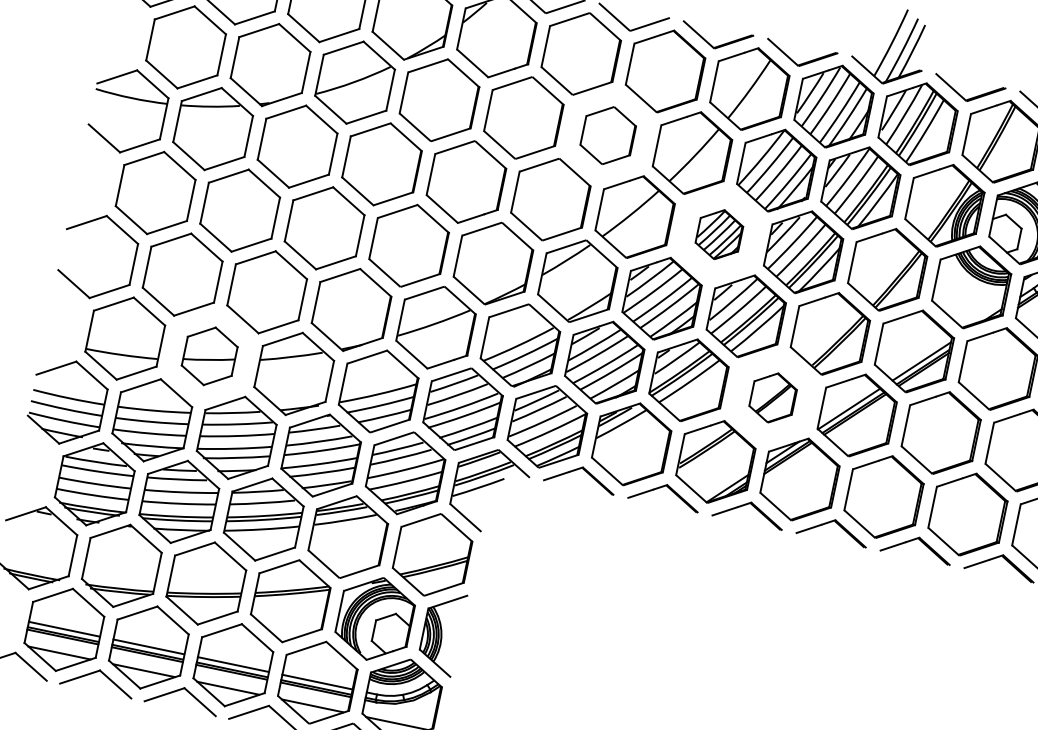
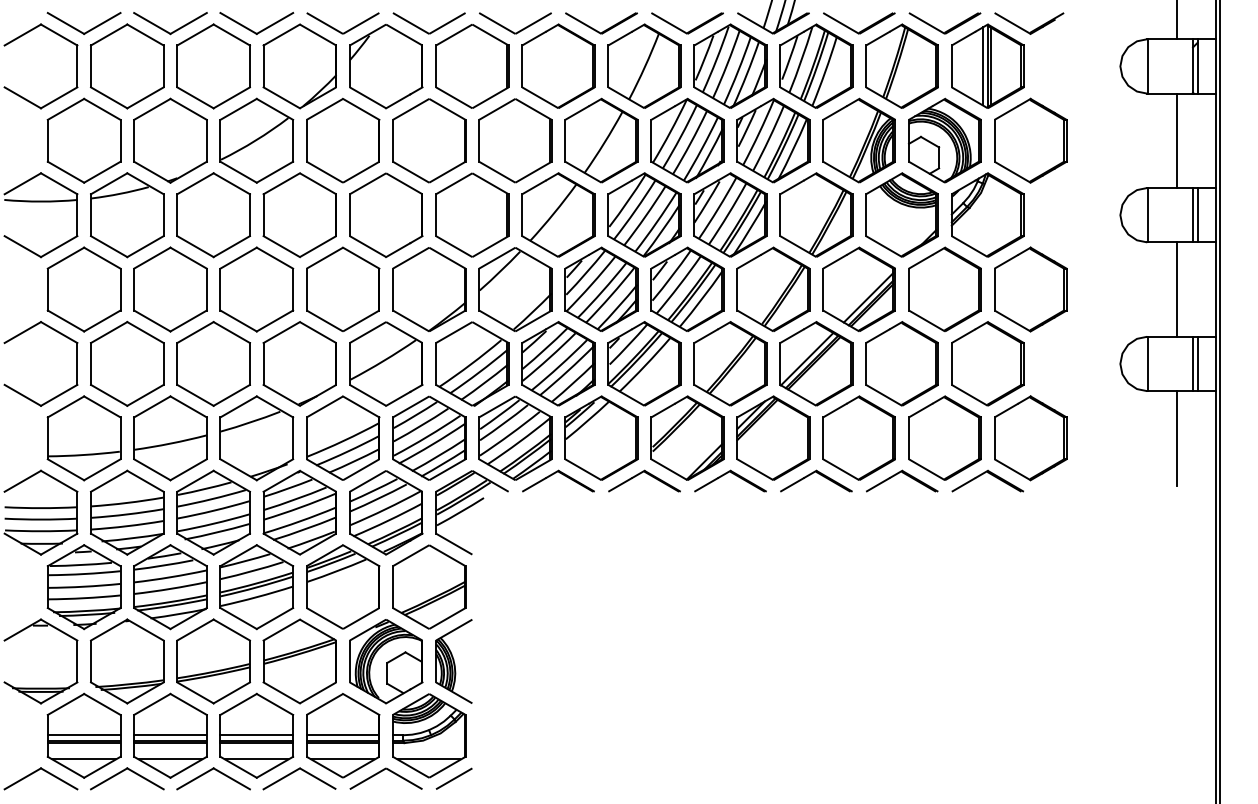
part: (608, 135) -> (515, 140), size x1.43
part: (719, 234) -> (644, 214), size x1.67
part: (209, 356) -> (170, 438), size x1.43
part: (773, 397) -> (730, 363), size x1.67

